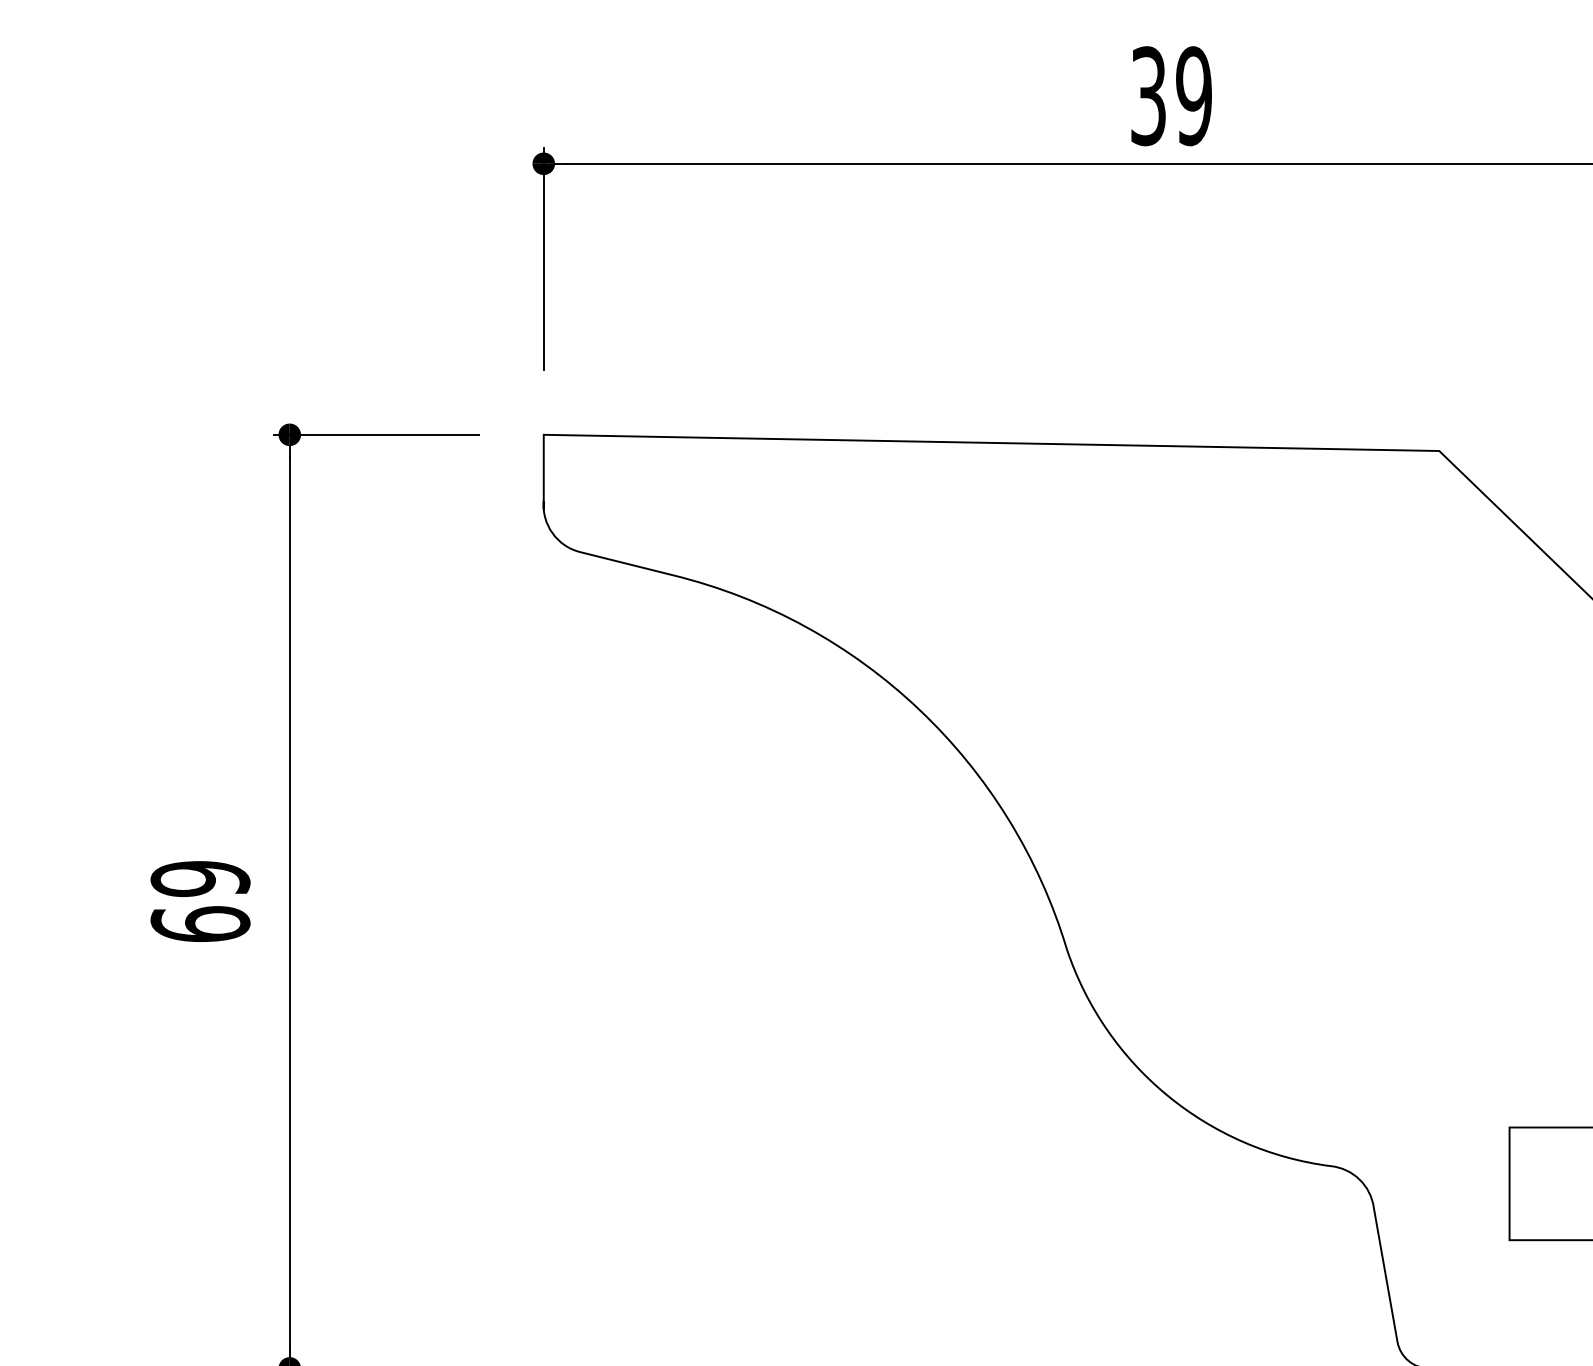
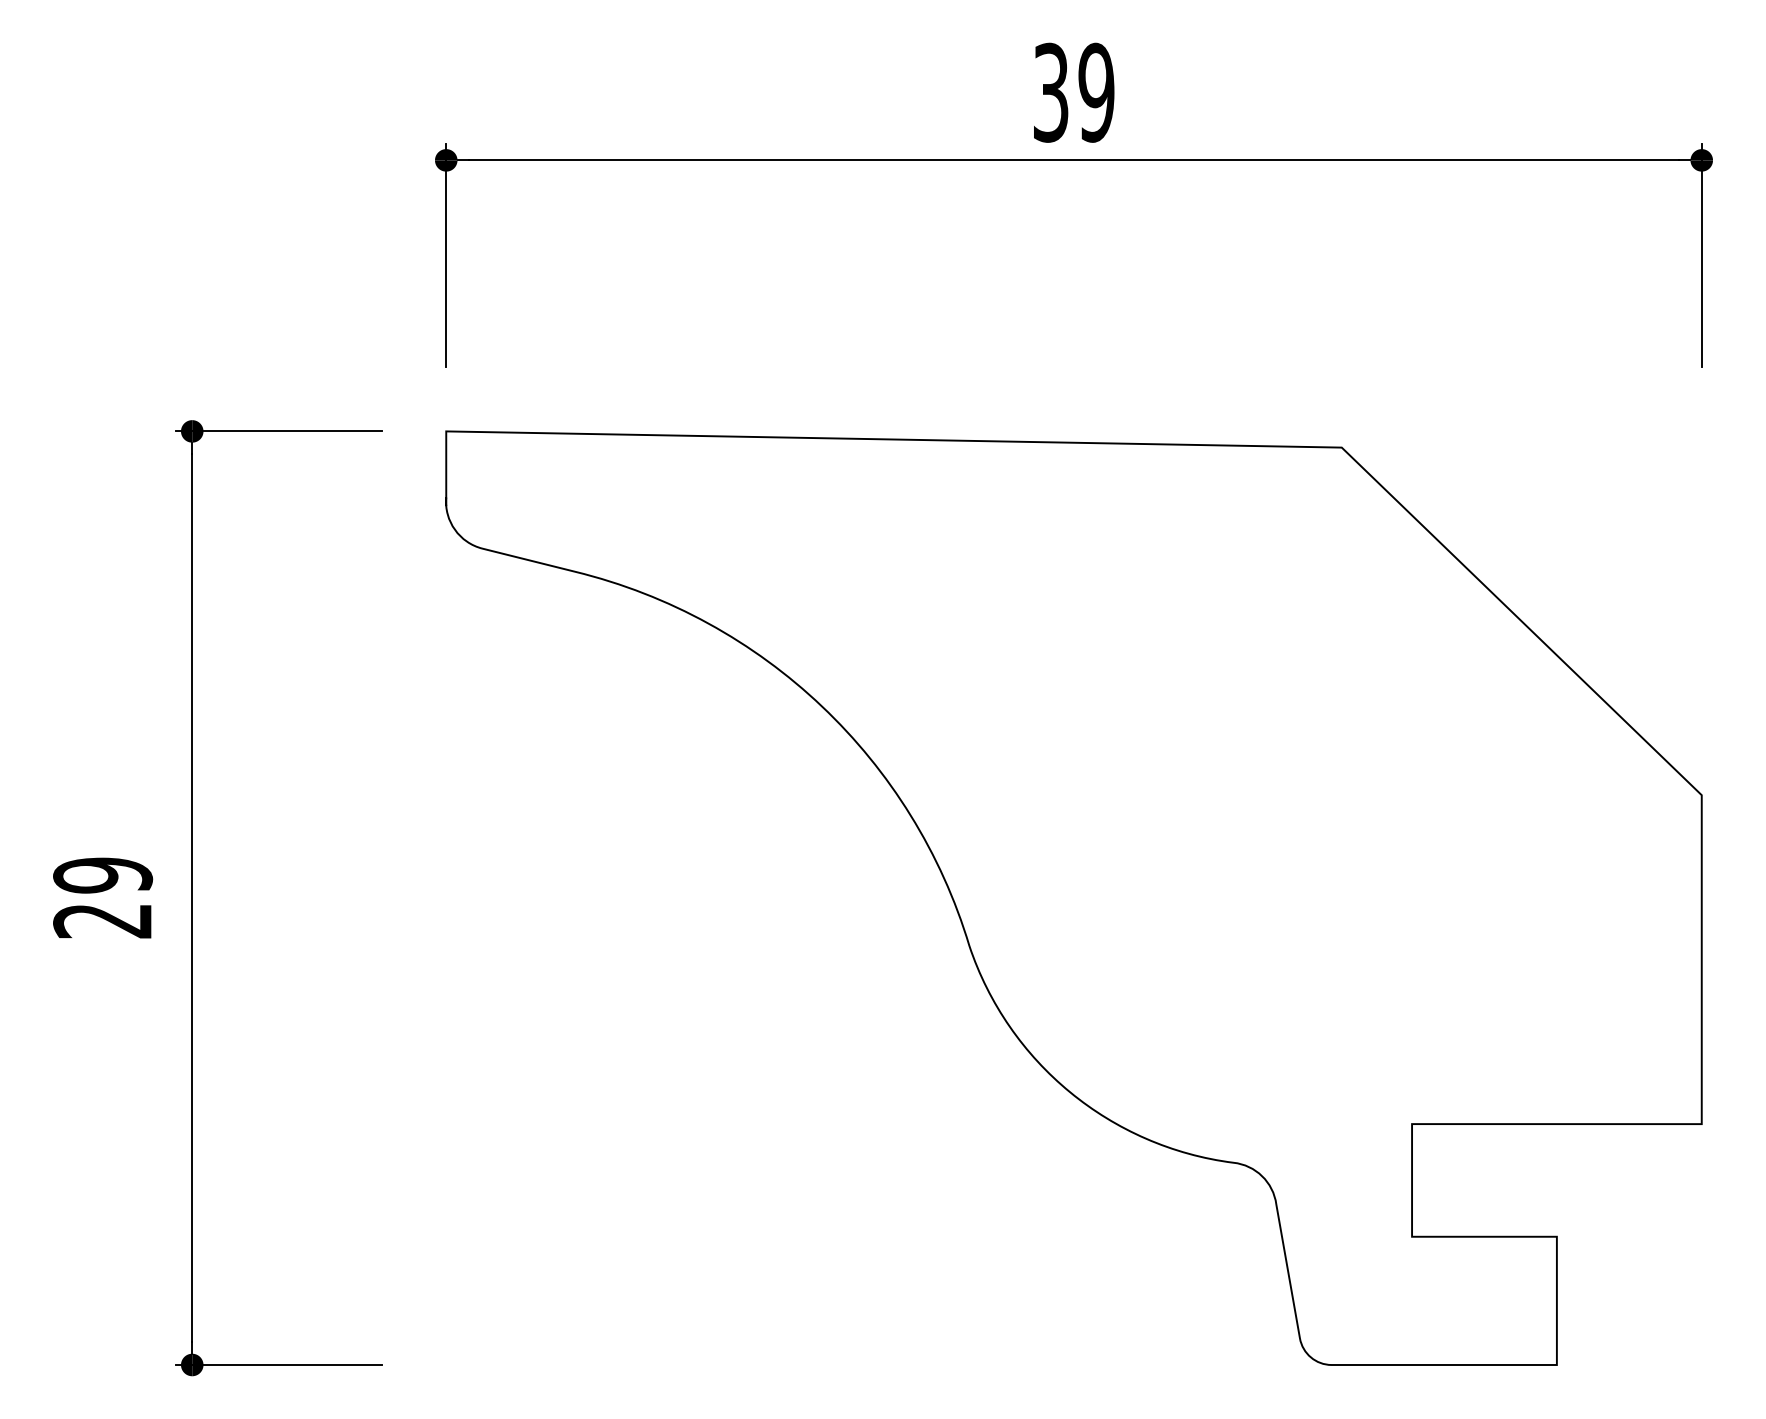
text: (201, 923) -> (103, 920), 69 -> 29

